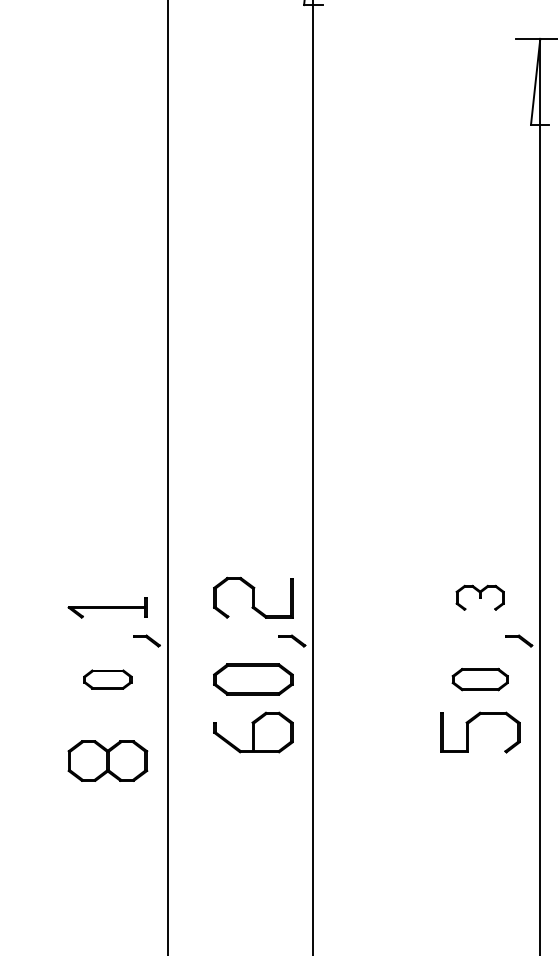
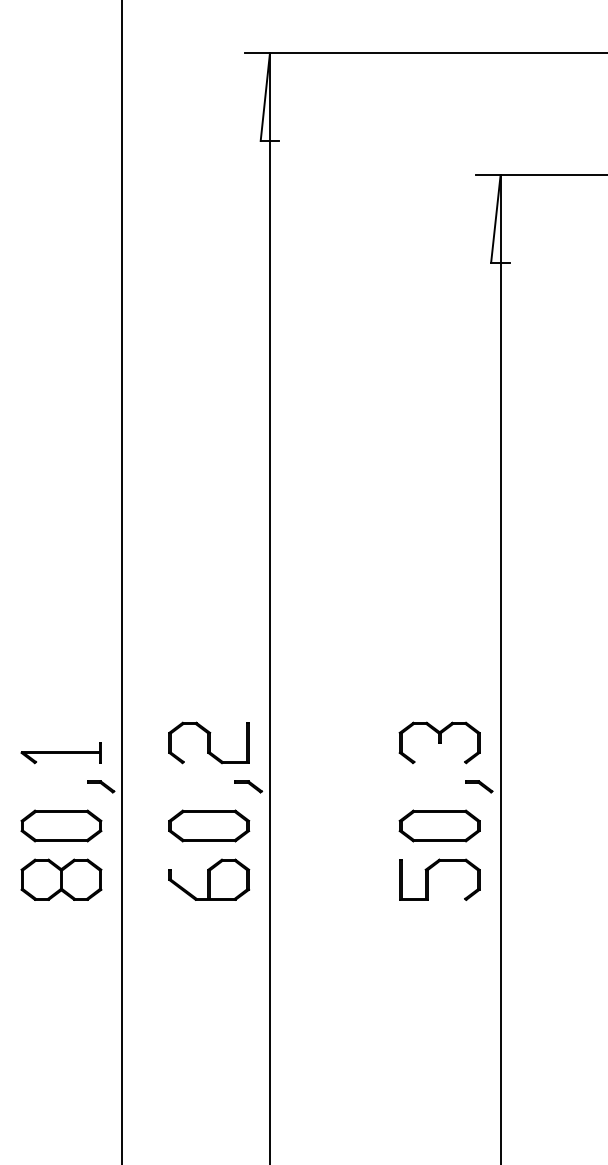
part: (480, 597) -> (439, 742), size x1.67
part: (107, 679) -> (61, 825), size x1.67
part: (480, 679) -> (439, 825), size x1.43
part: (107, 760) -> (61, 879), moved

